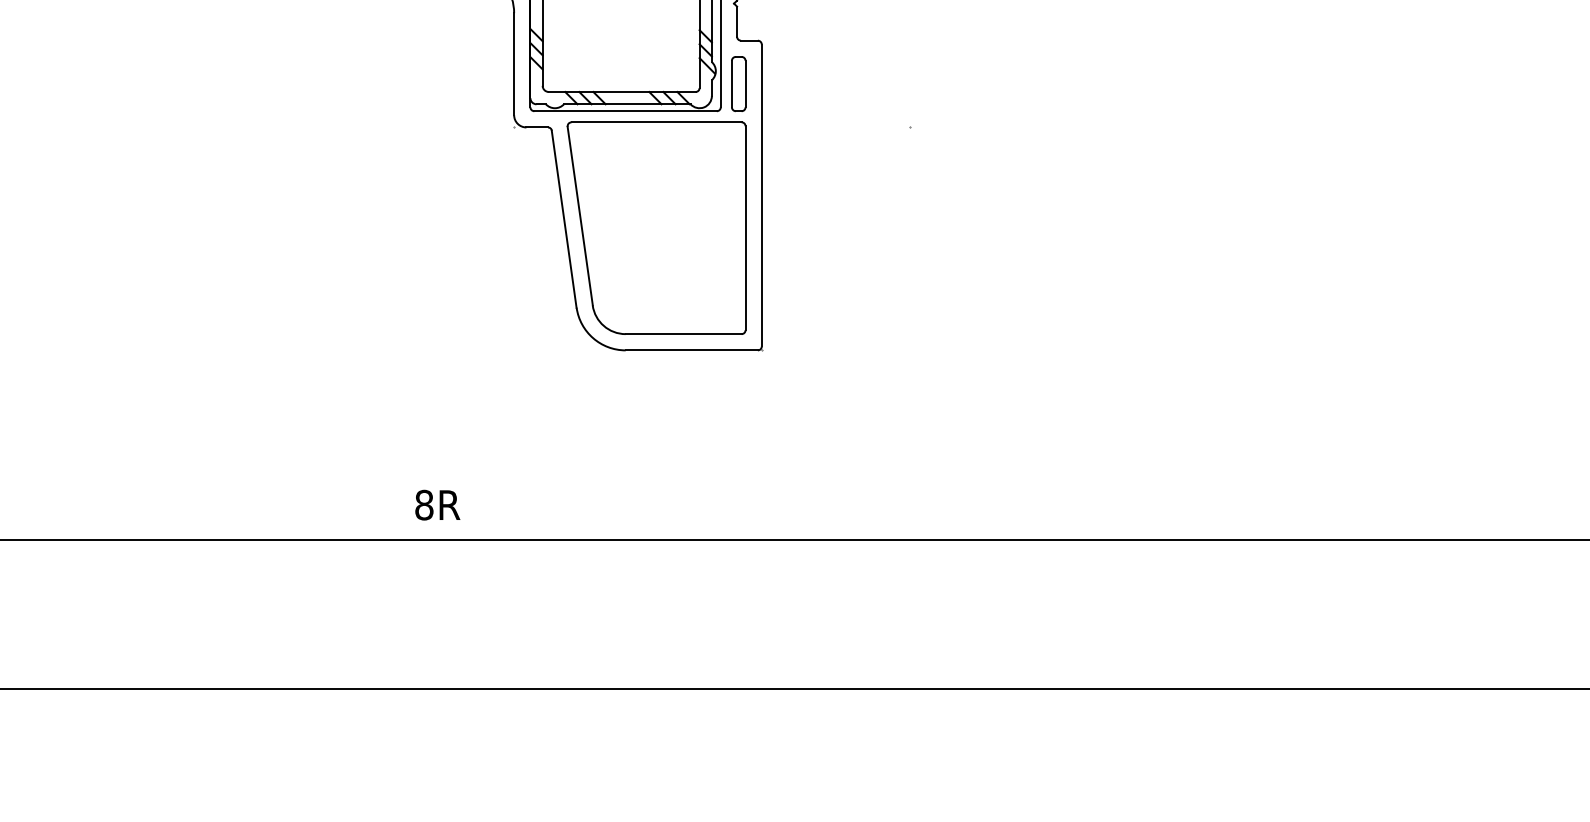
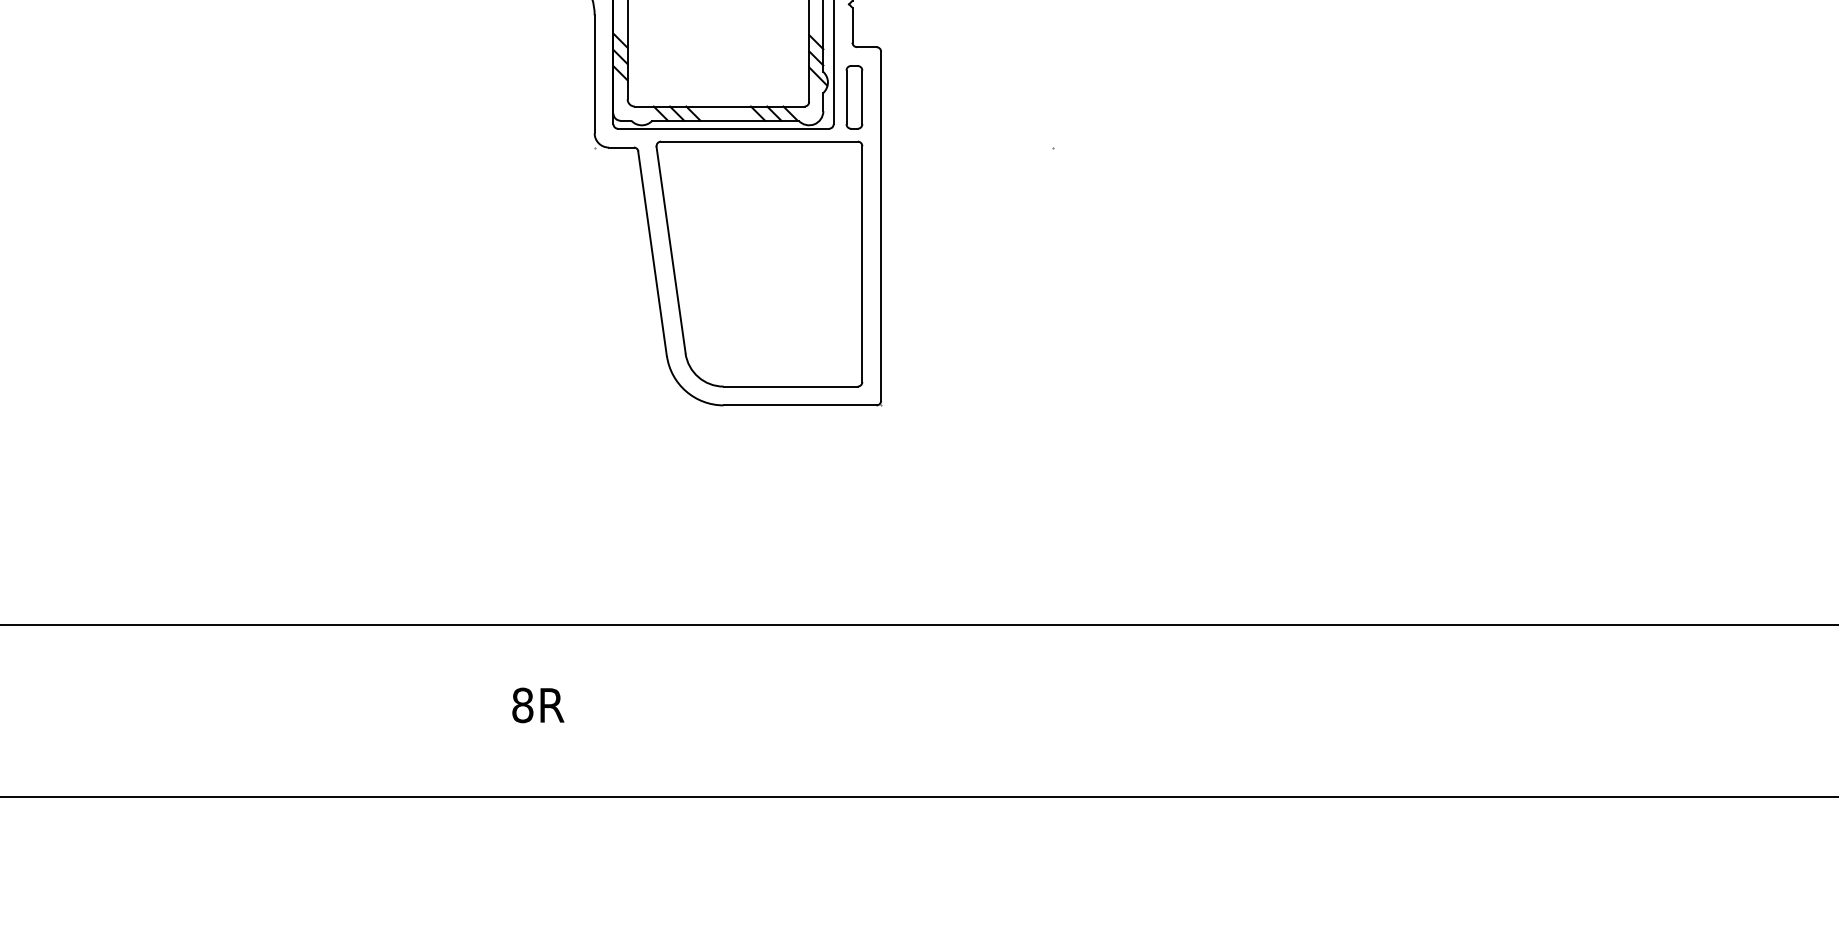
text: (437, 505) -> (538, 705), moved

